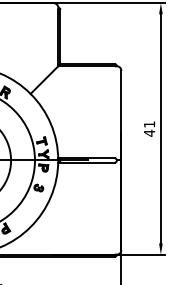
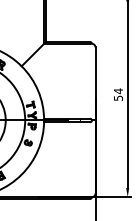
text: (149, 128) -> (118, 94), 41 -> 54

